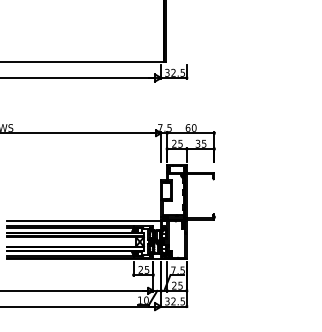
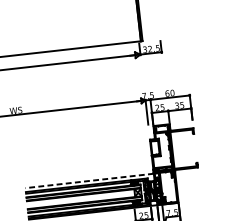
line: (83, 221) -> (89, 181), solid -> dashed

